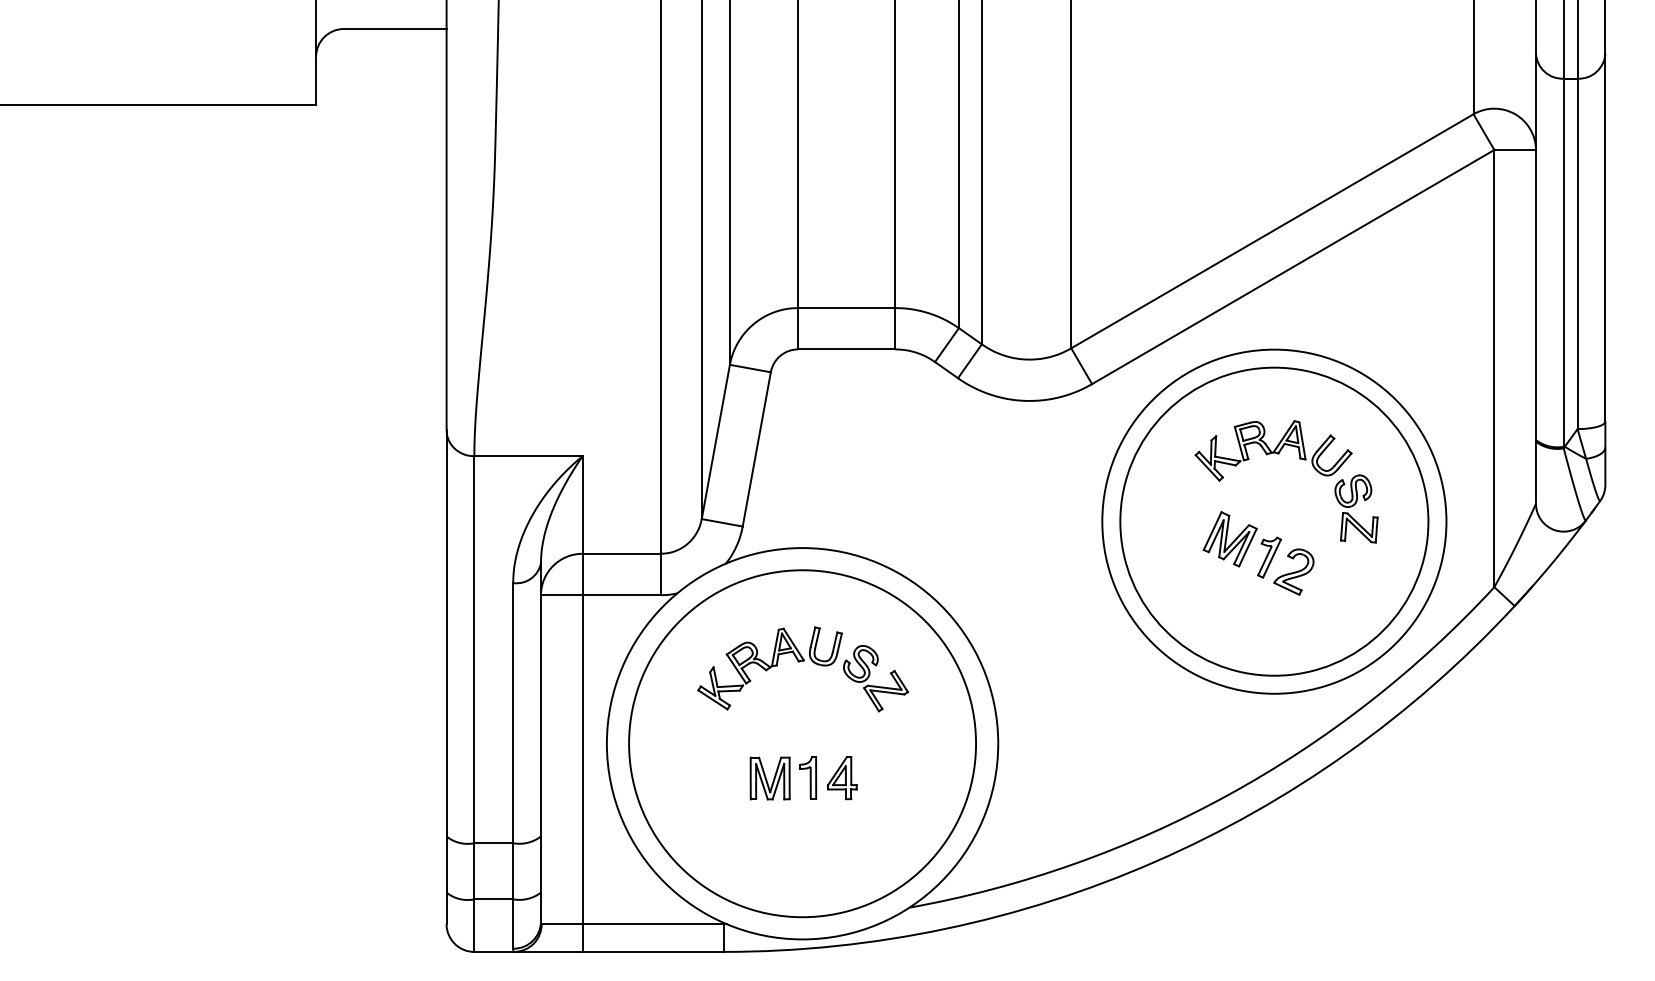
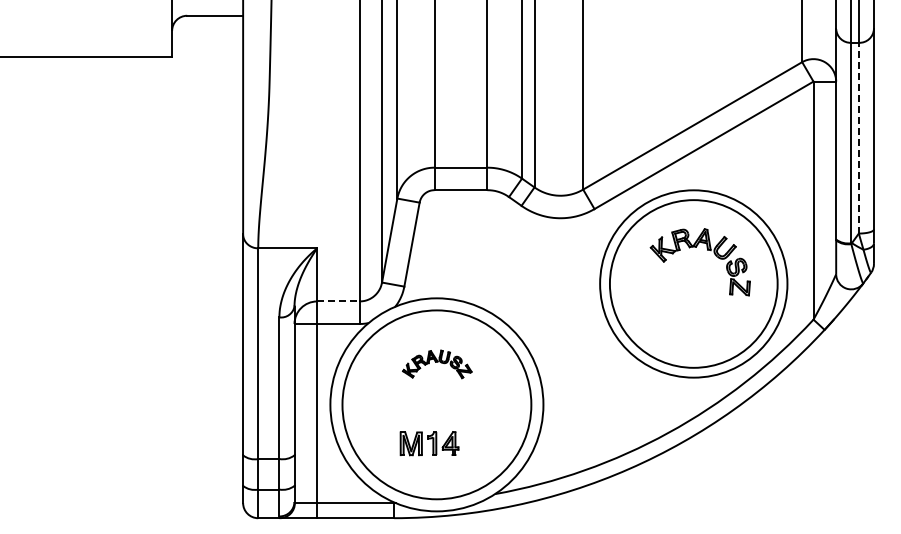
line: (1576, 252) -> (858, 137), solid -> dashed
part: (1257, 552) -> (684, 300), removed
line: (621, 553) -> (338, 301), solid -> dashed
part: (803, 669) -> (437, 364), size x0.6
part: (803, 777) -> (429, 443), moved

